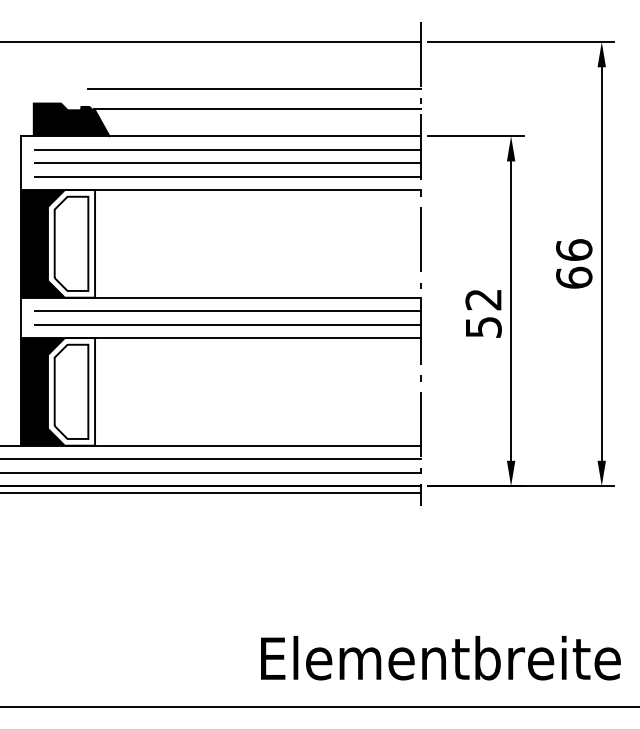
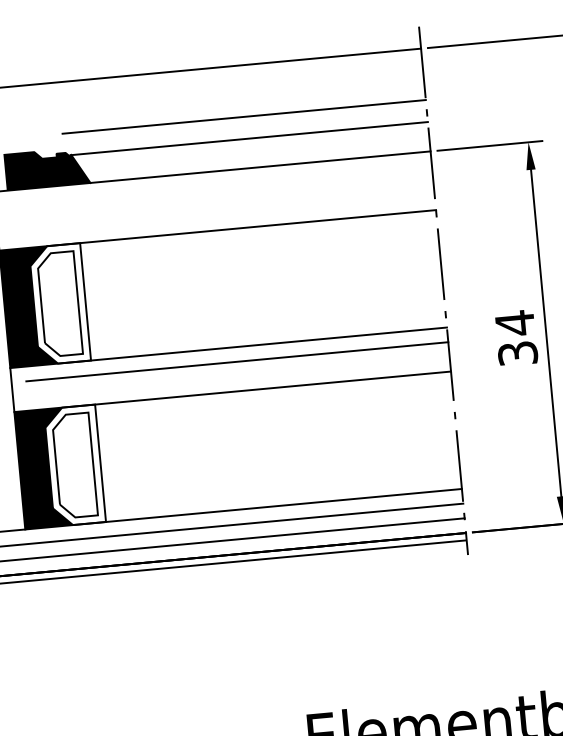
line: (227, 149) -> (220, 185), removed
line: (227, 163) -> (221, 200), removed
line: (227, 176) -> (223, 214), removed
text: (483, 312) -> (516, 337), 52 -> 34
line: (227, 324) -> (238, 376), removed

